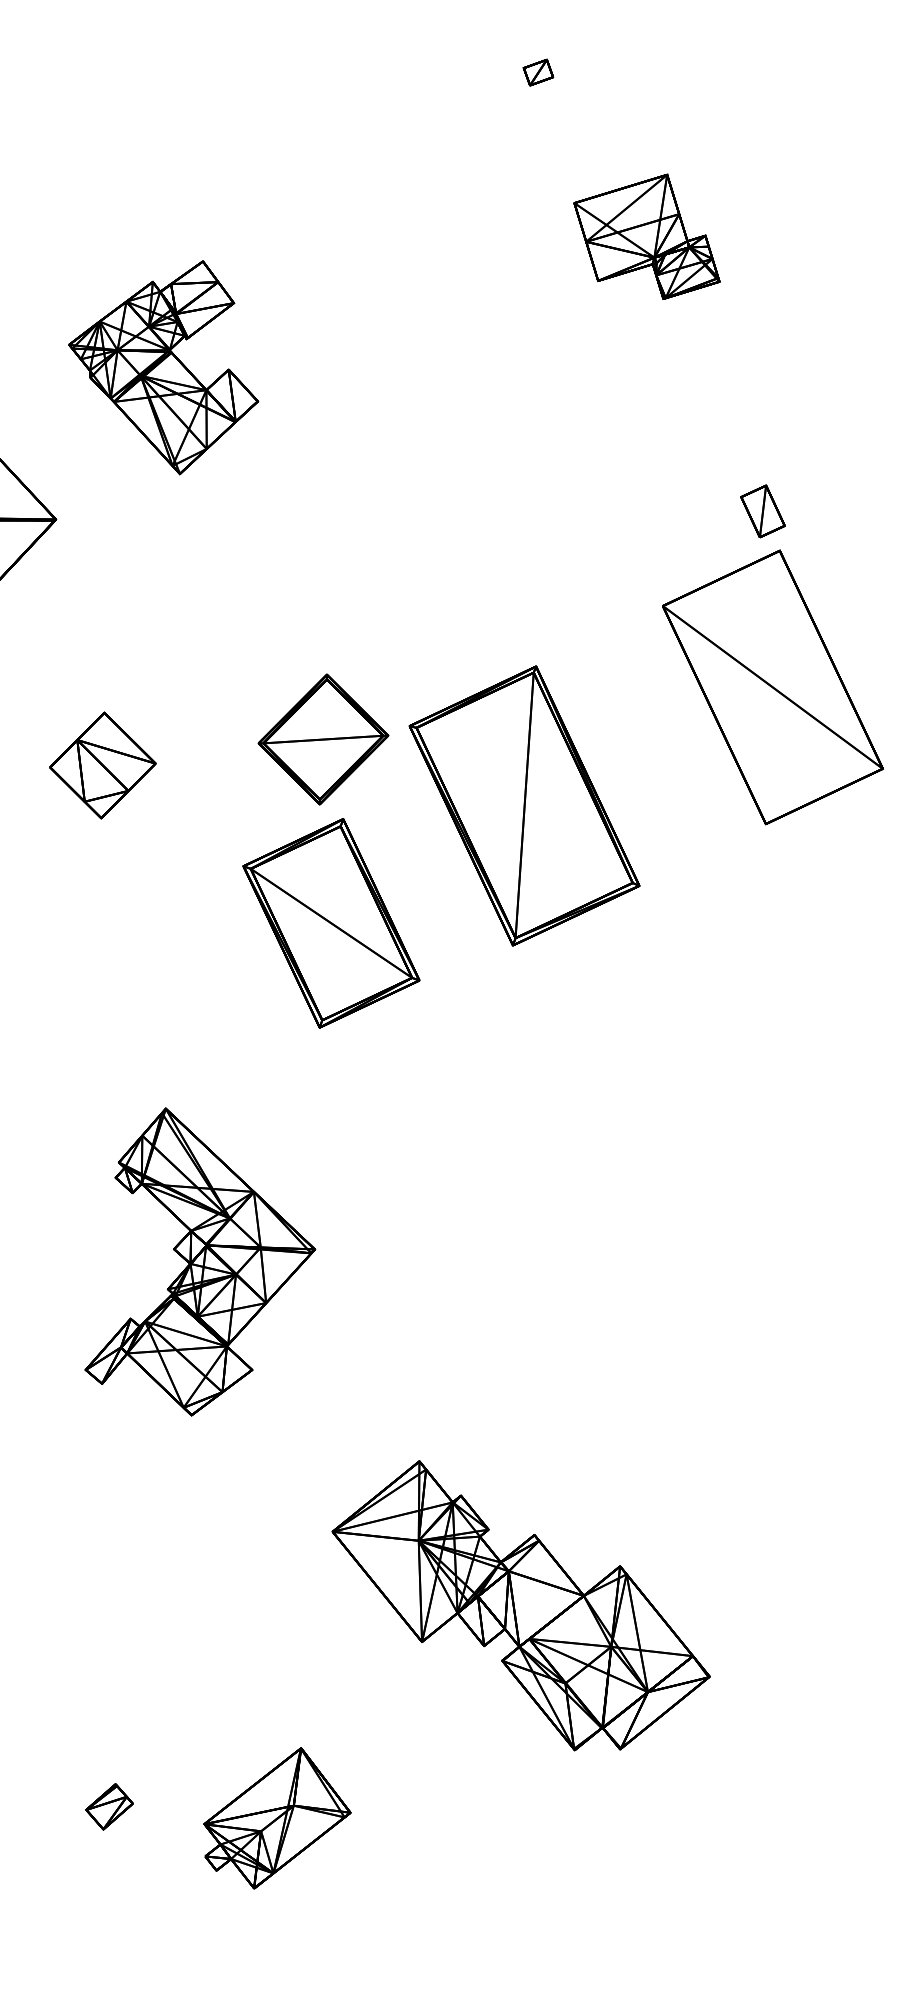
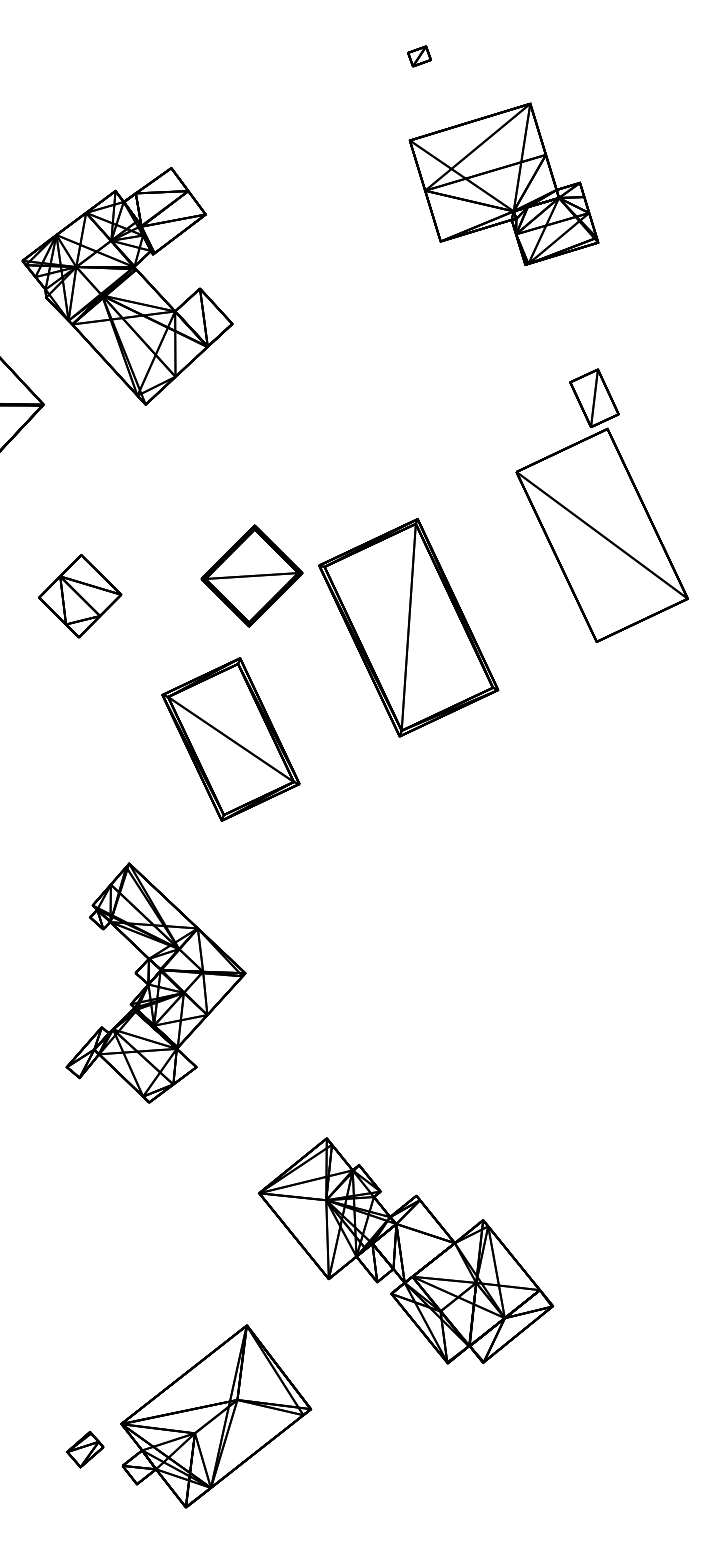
part: (646, 236) -> (503, 184), size x1.67
part: (163, 367) -> (127, 286), size x1.43
part: (762, 511) -> (594, 398), size x1.43
part: (331, 923) -> (231, 739), moved
part: (109, 1806) -> (85, 1449), moved
part: (277, 1818) -> (216, 1416), size x1.67

